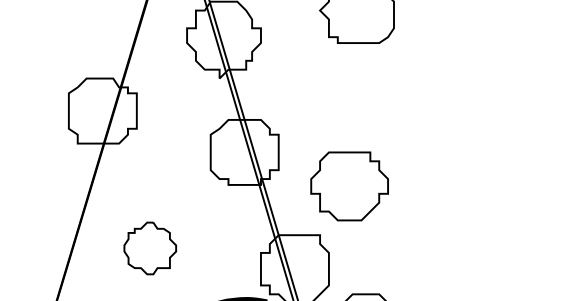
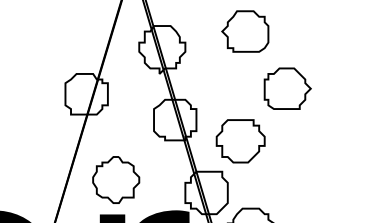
part: (424, 101) -> (287, 88), added
part: (150, 247) -> (116, 179), size x1.43

